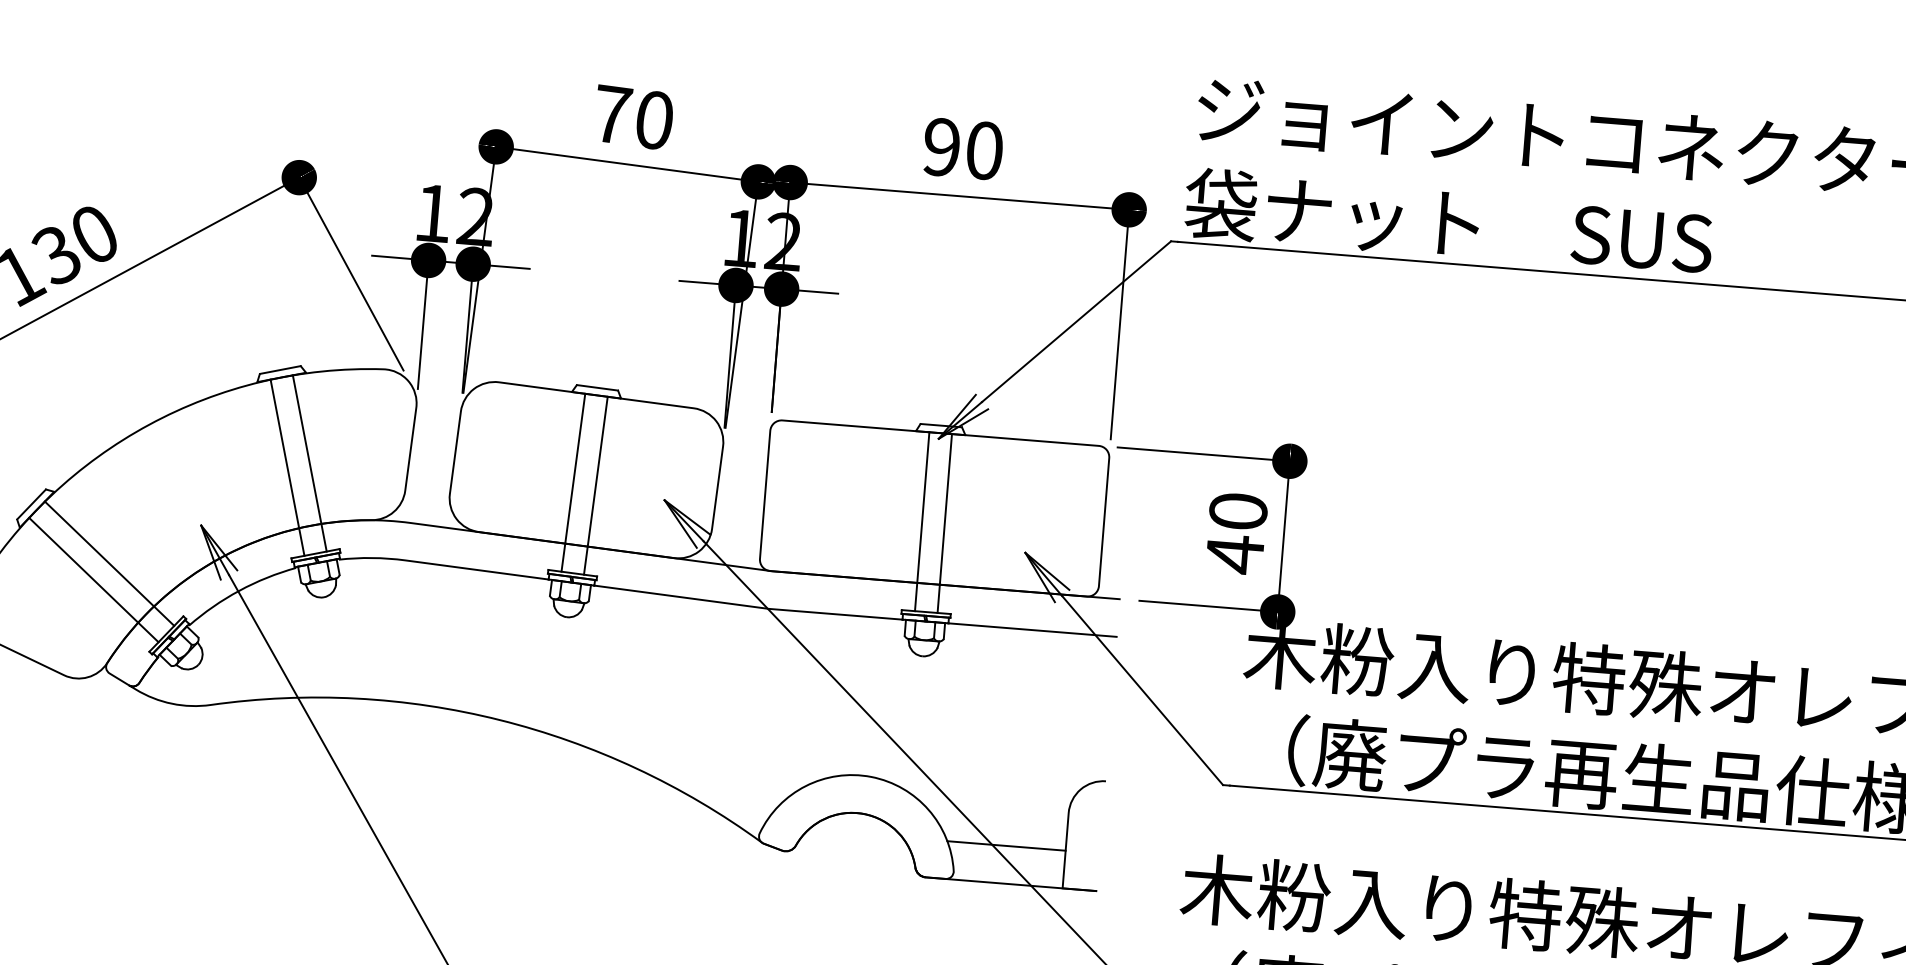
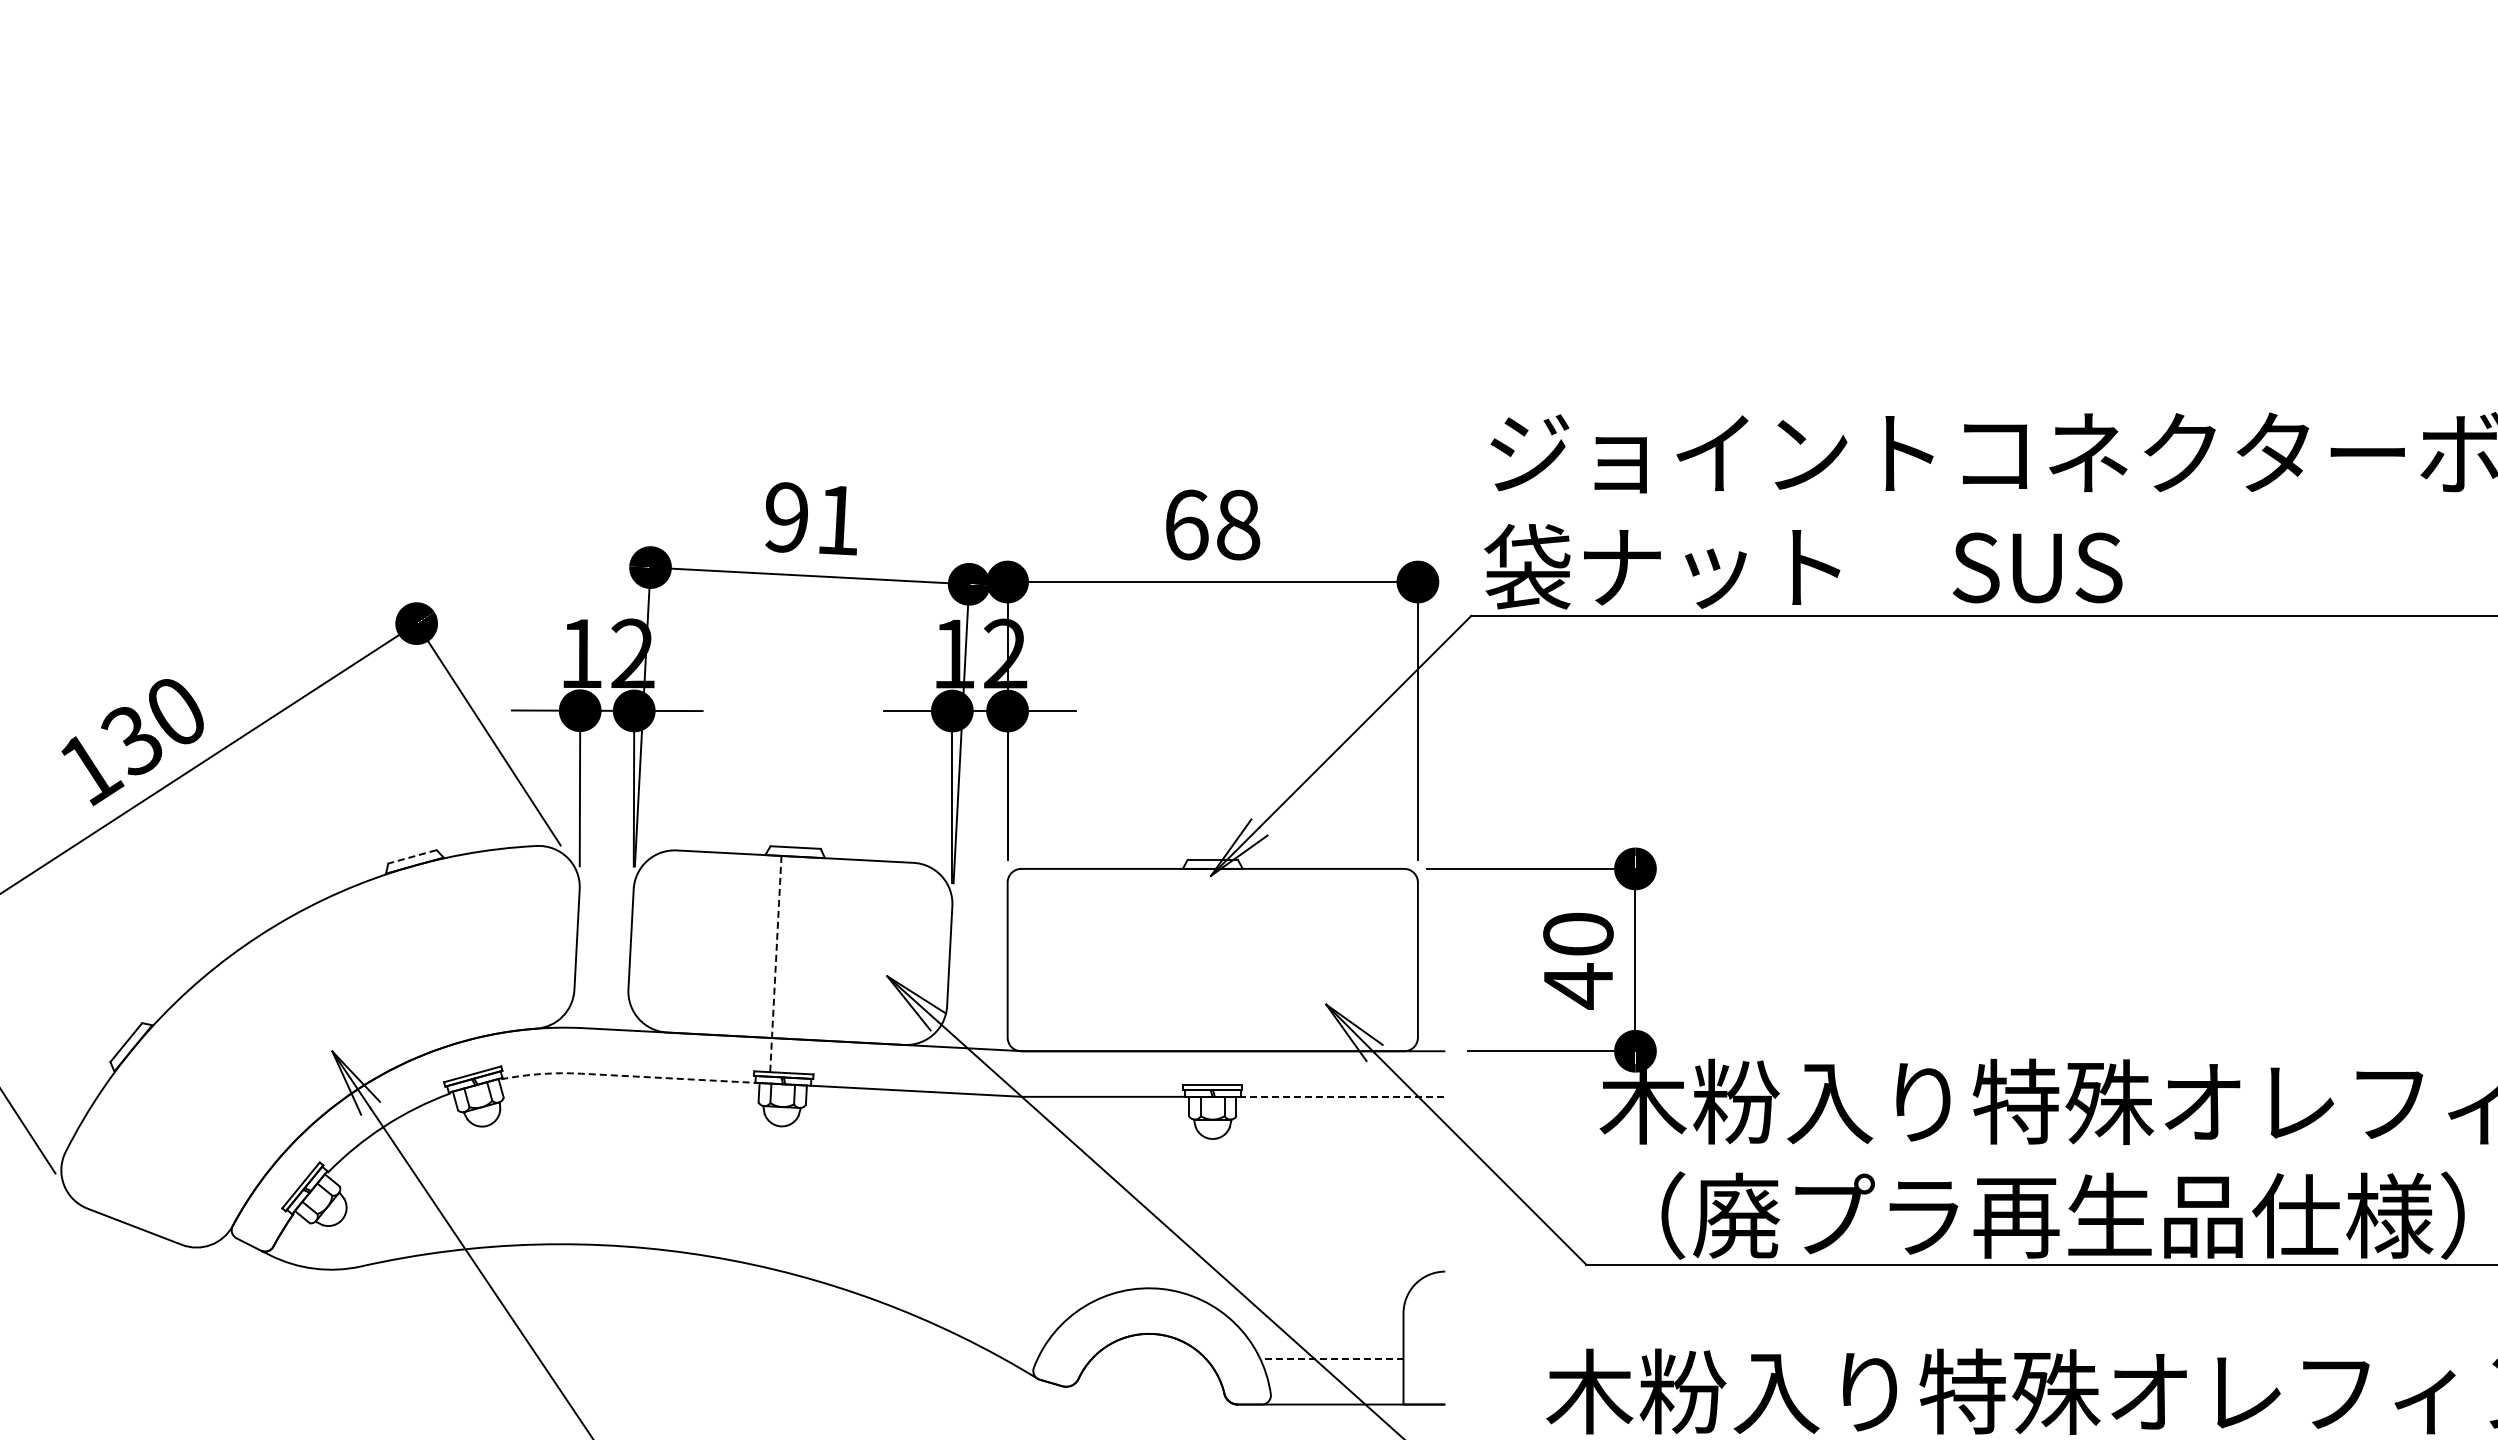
text: (633, 117) -> (812, 518), 70 -> 91
text: (963, 148) -> (1212, 524), 90 -> 68
line: (280, 369) -> (412, 856), solid -> dashed
line: (309, 462) -> (456, 965), removed
line: (287, 467) -> (430, 973), removed
line: (573, 483) -> (775, 964), solid -> dashed
line: (595, 485) -> (802, 965), removed
line: (922, 521) -> (1199, 976), removed
line: (944, 522) -> (1226, 976), removed
line: (109, 563) -> (225, 1105), removed
line: (441, 565) -> (625, 1076), solid -> dashed
line: (93, 580) -> (208, 1127), removed
line: (1032, 629) -> (1342, 1096), solid -> dashed
line: (1006, 845) -> (1331, 1358), solid -> dashed

